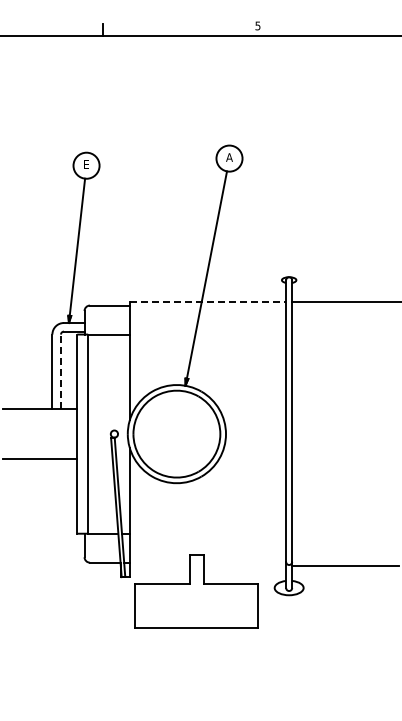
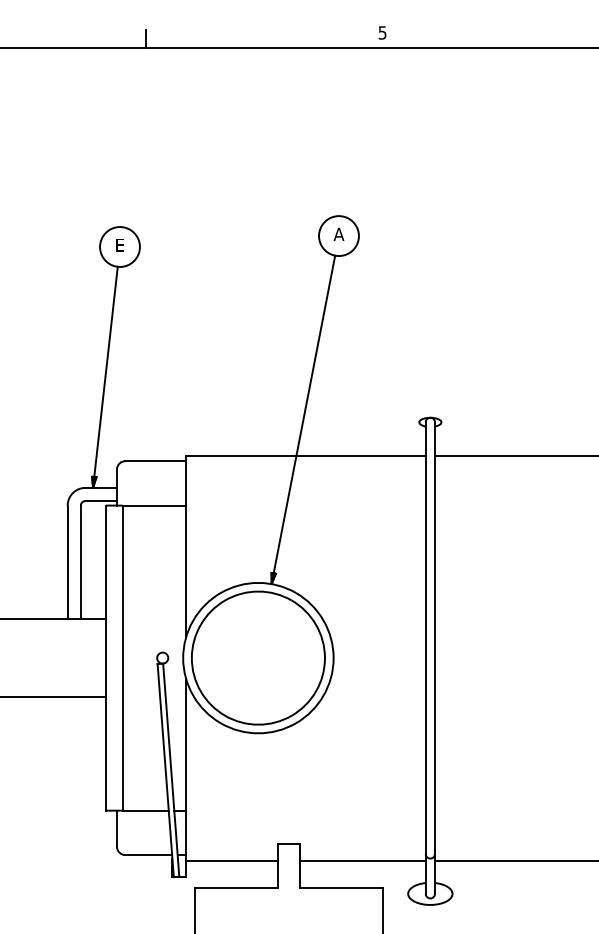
line: (208, 301) -> (306, 454), dashed -> solid
line: (61, 371) -> (81, 562), dashed -> solid
line: (159, 566) -> (231, 860), added
line: (245, 566) -> (363, 860), added

